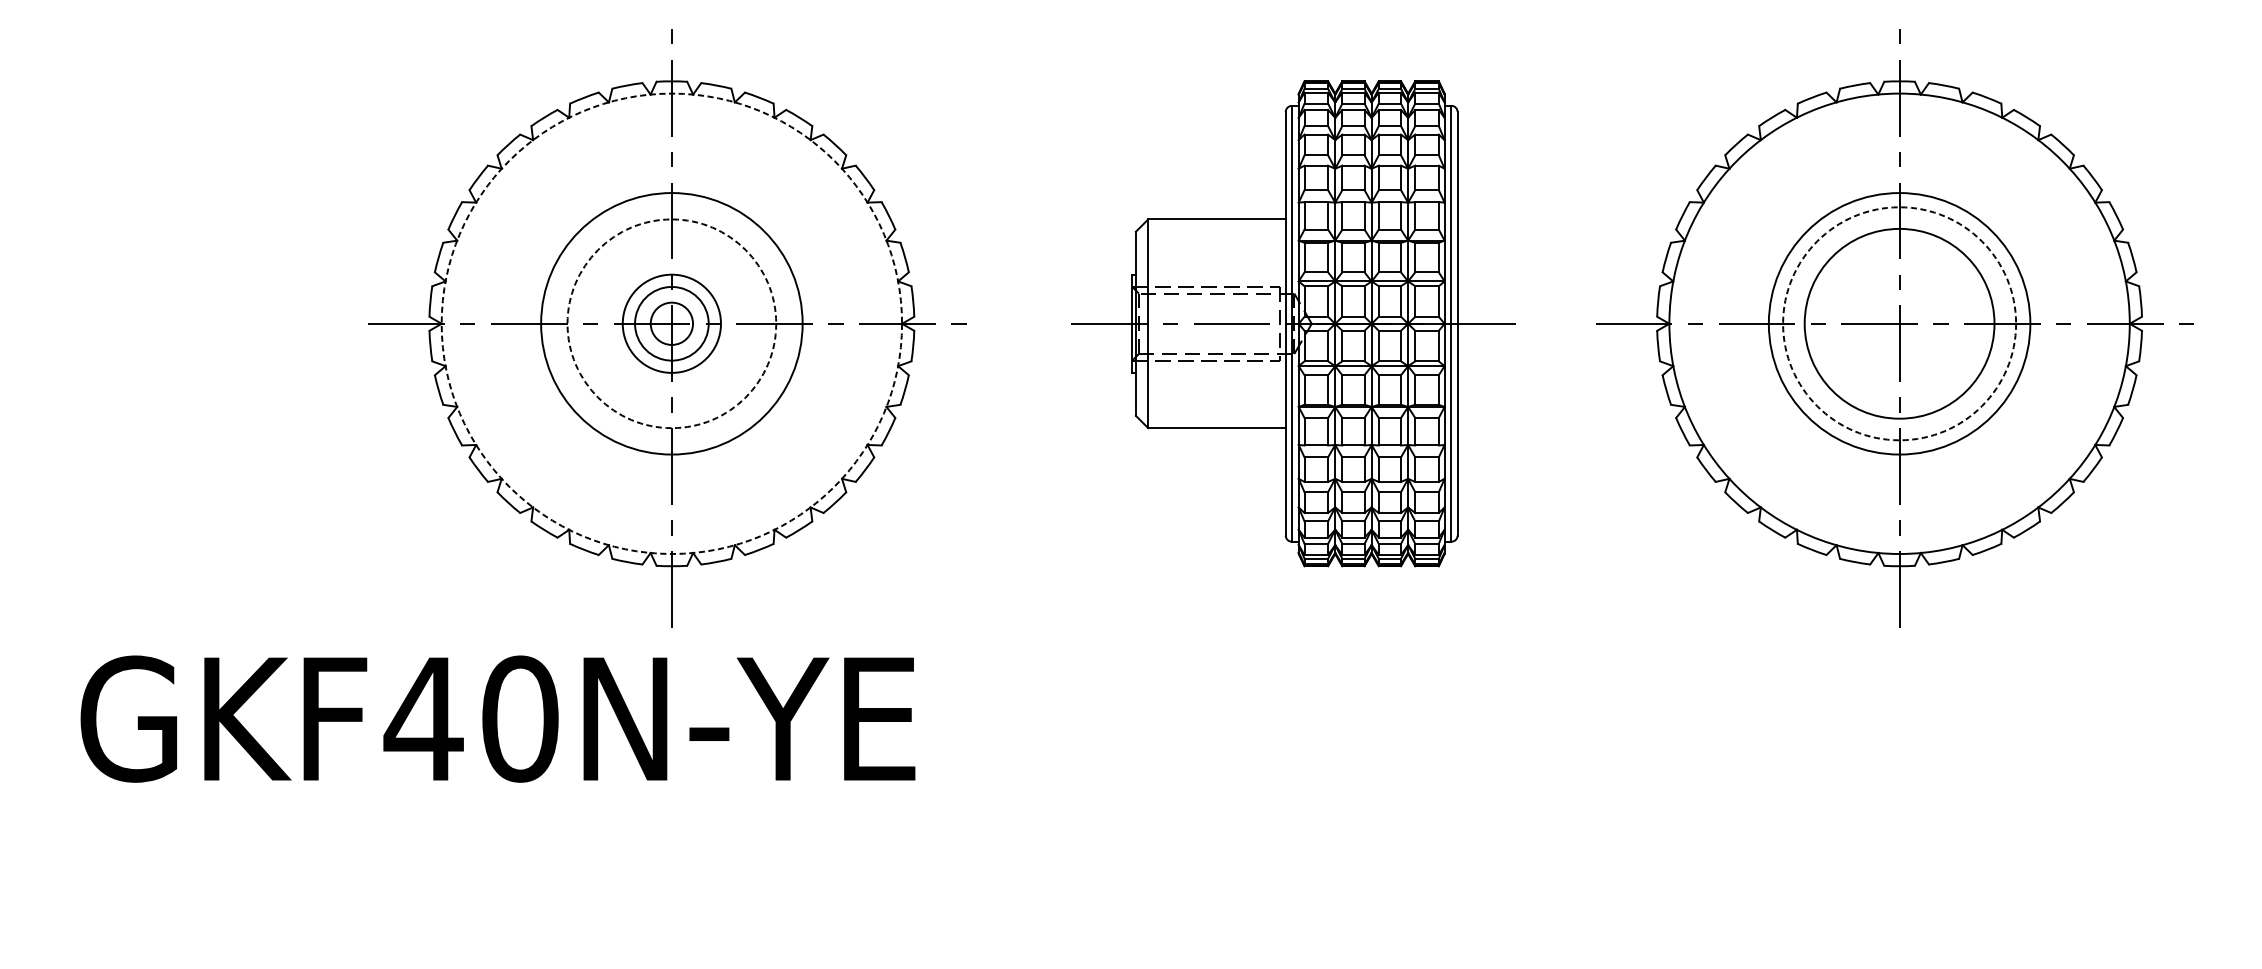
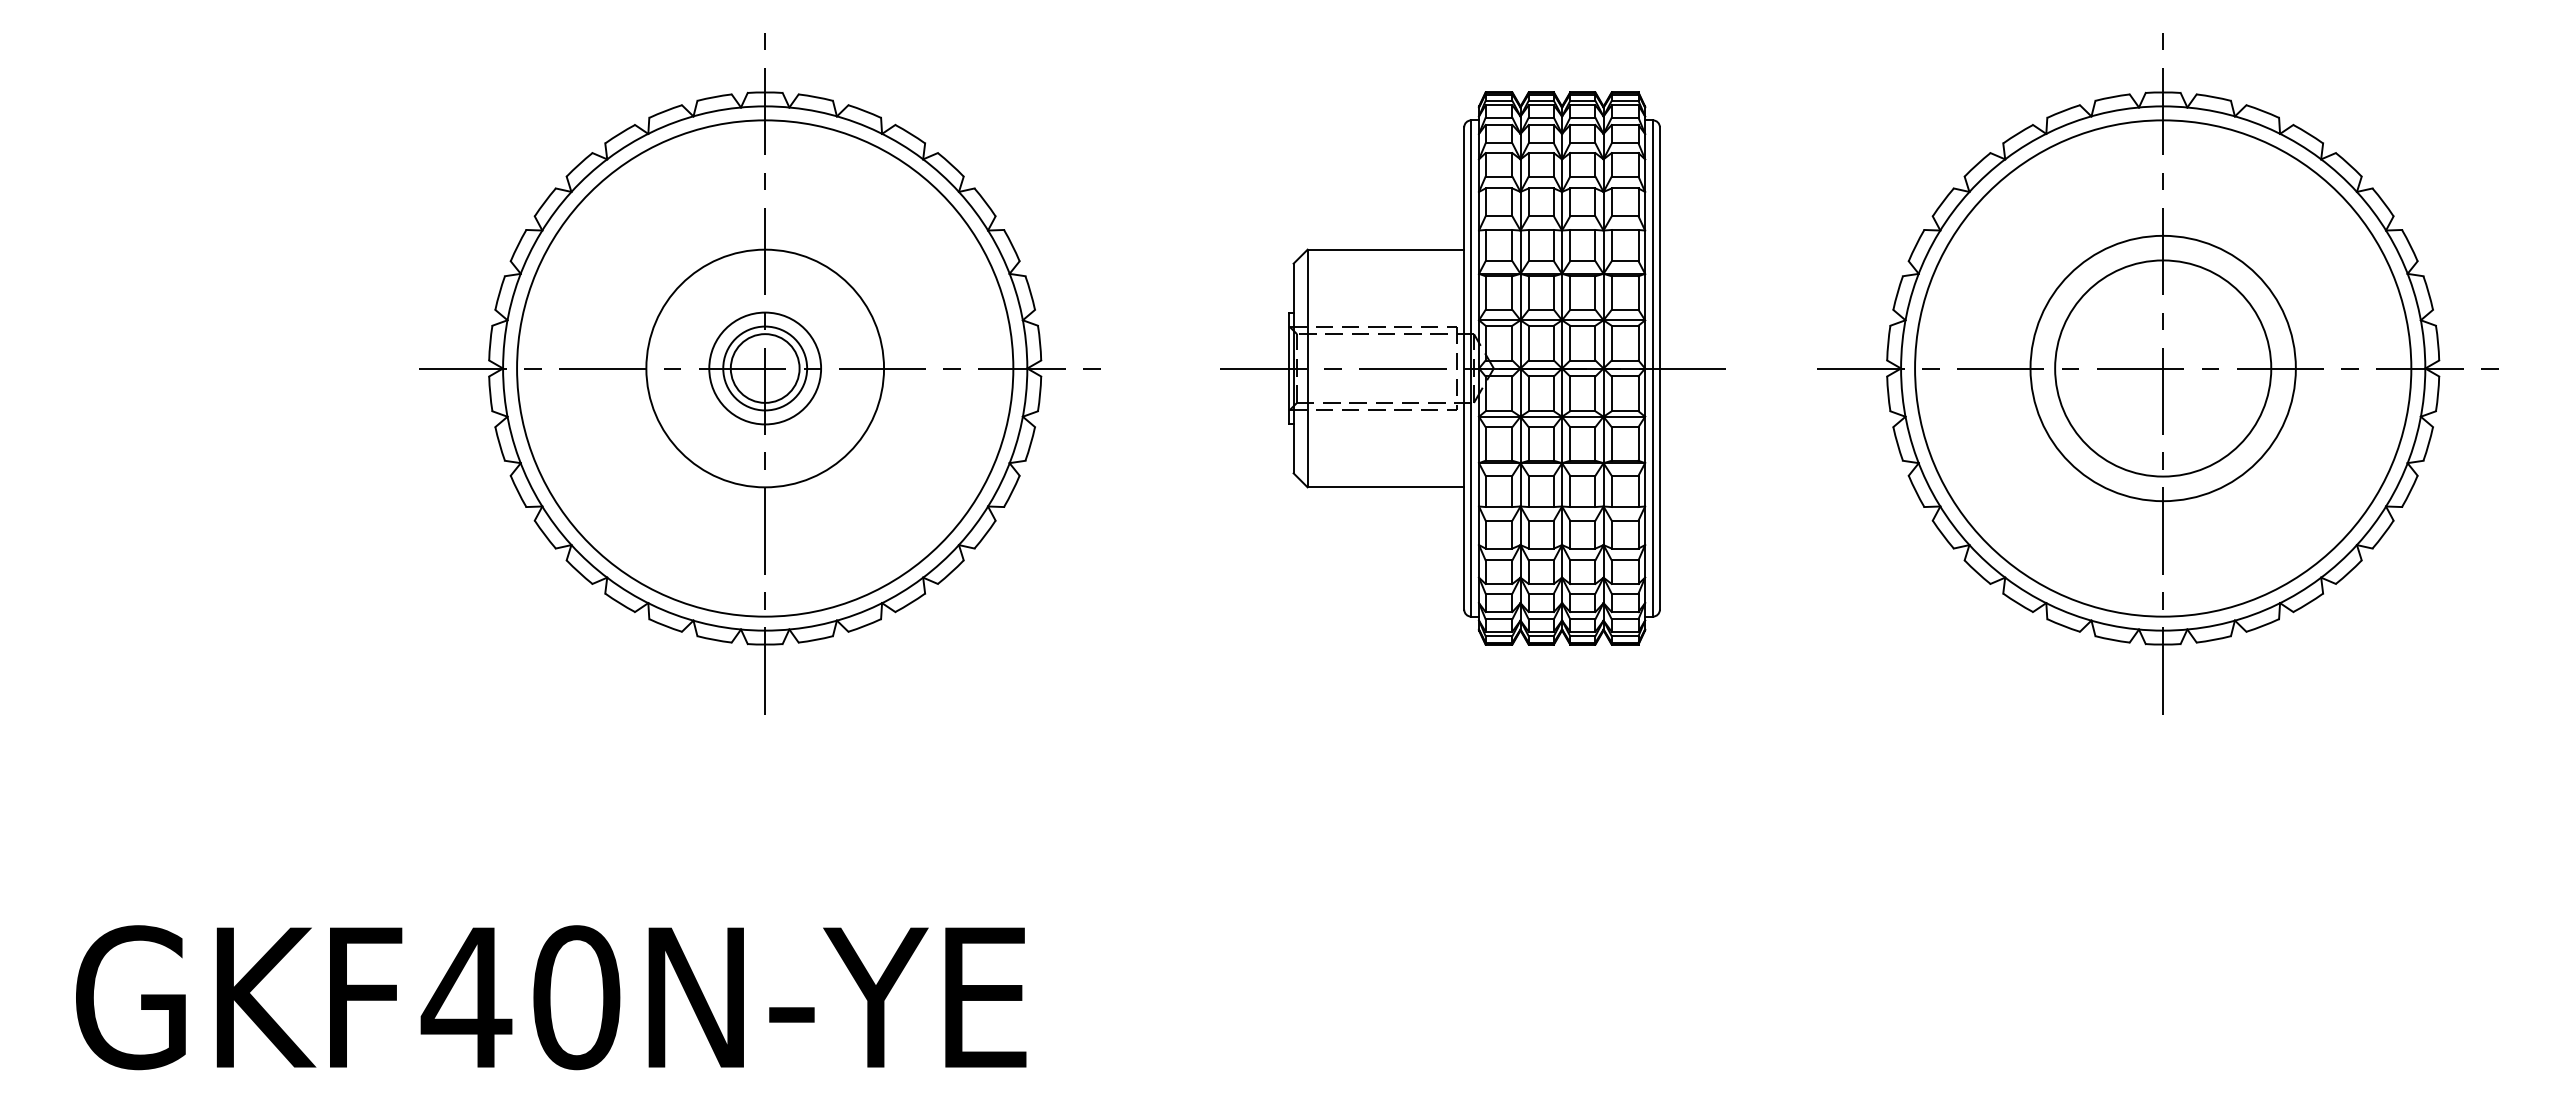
circle: (671, 323) -> (764, 368), size x1.43
circle: (672, 323) -> (765, 368), dashed -> solid
circle: (672, 323) -> (765, 368), dashed -> solid
circle: (672, 323) -> (765, 368), size x1.67
circle: (1898, 323) -> (2162, 368), dashed -> solid
circle: (1899, 323) -> (2163, 368), size x1.67
text: (498, 718) -> (551, 997), moved

